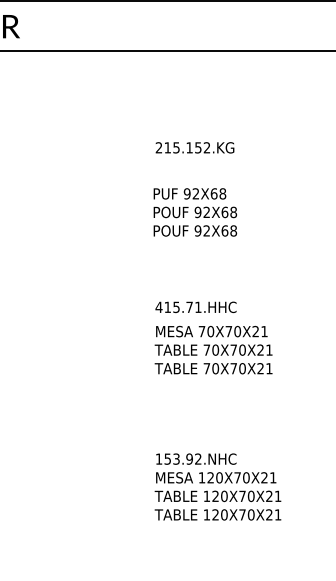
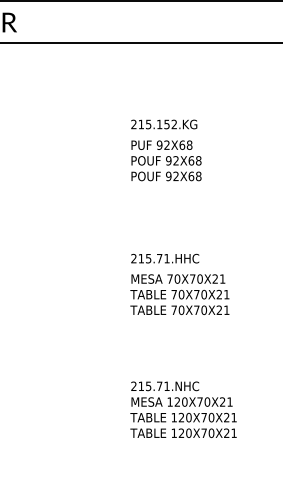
text: (195, 212) -> (166, 160), moved
text: (158, 307) -> (133, 258), 415.71.HHC -> 215.71.HHC
text: (178, 459) -> (150, 386), 153.92.NHC -> 215.71.NHC

